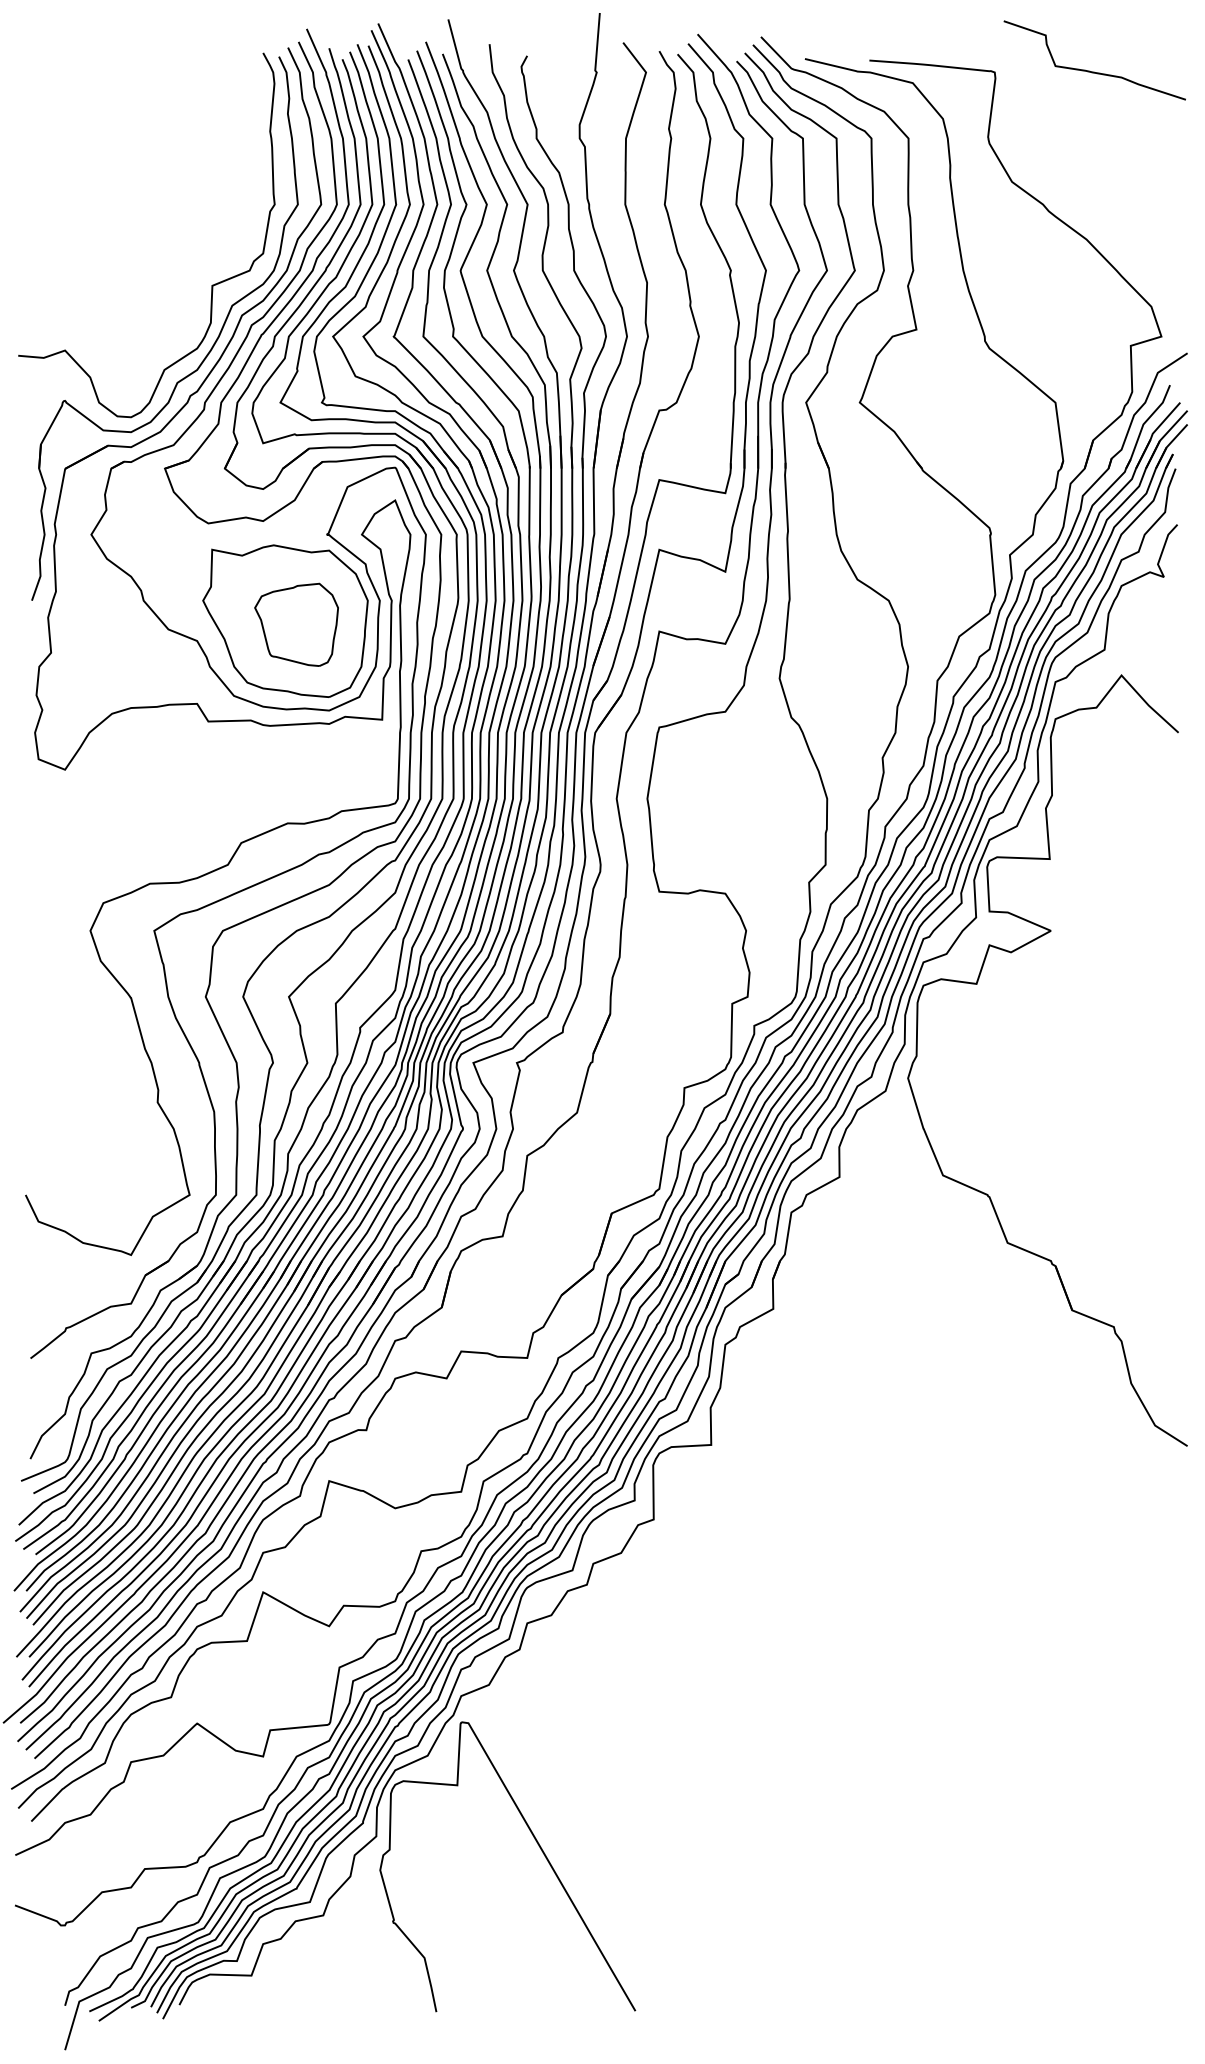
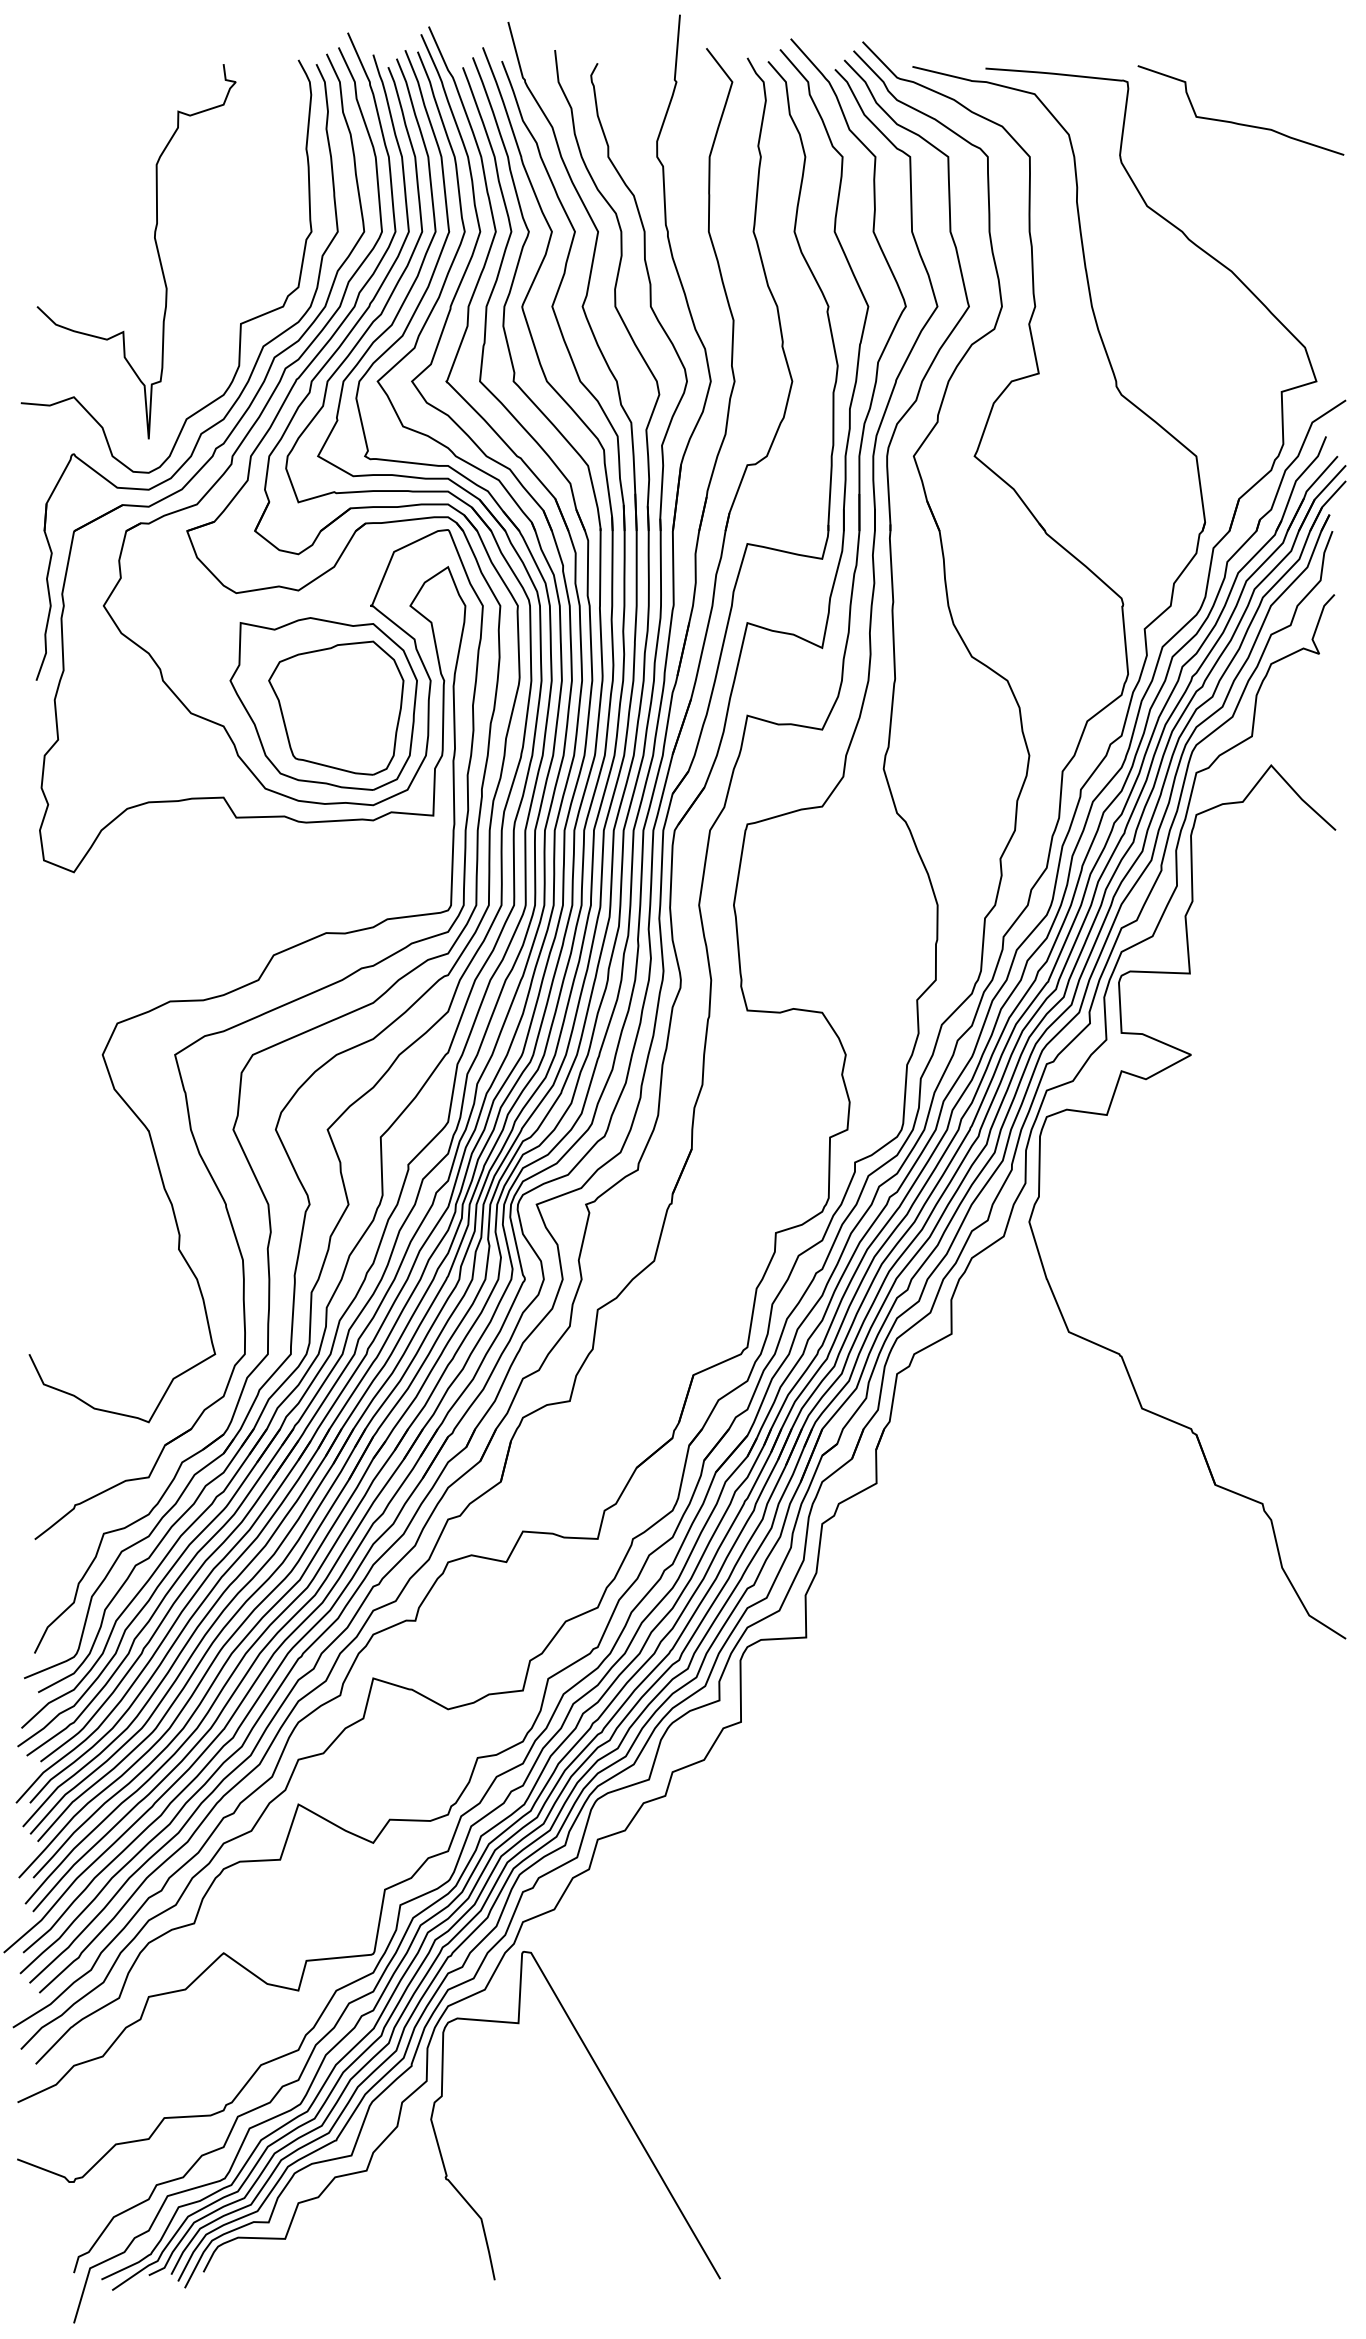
curve: (1091, 71) -> (1237, 122), moved
curve: (137, 216) -> (155, 245), added
part: (296, 624) -> (336, 707), size x1.43

